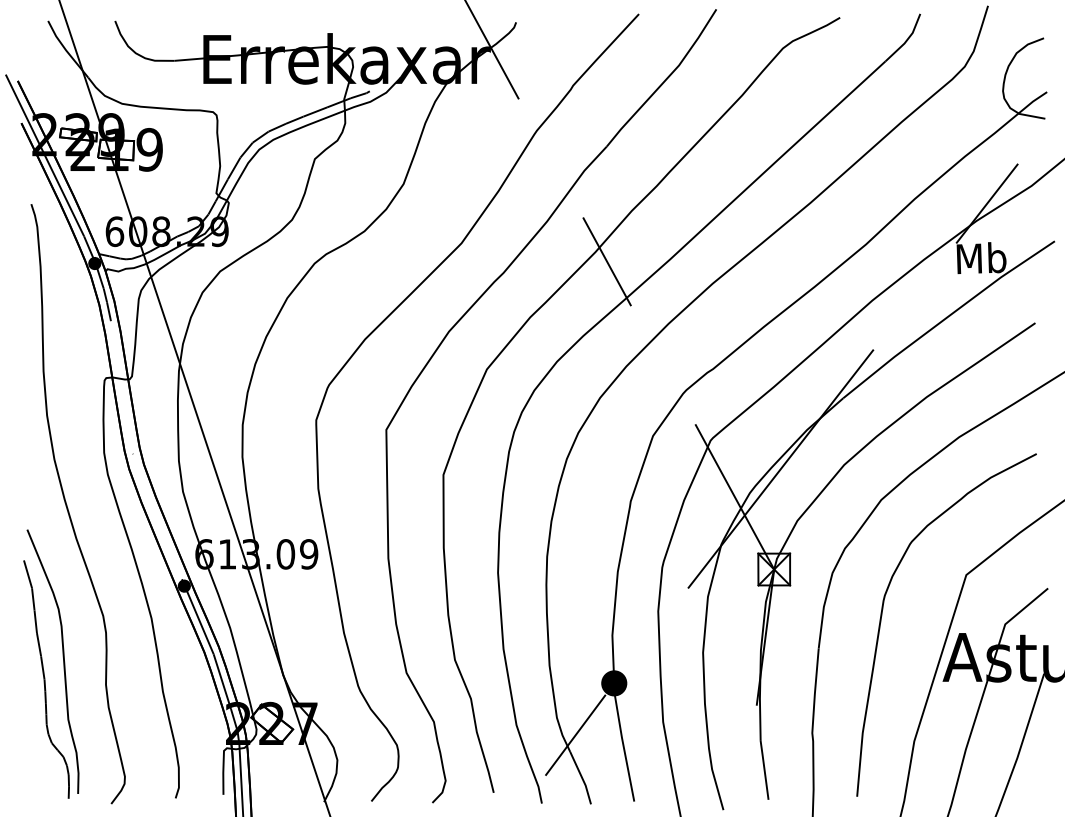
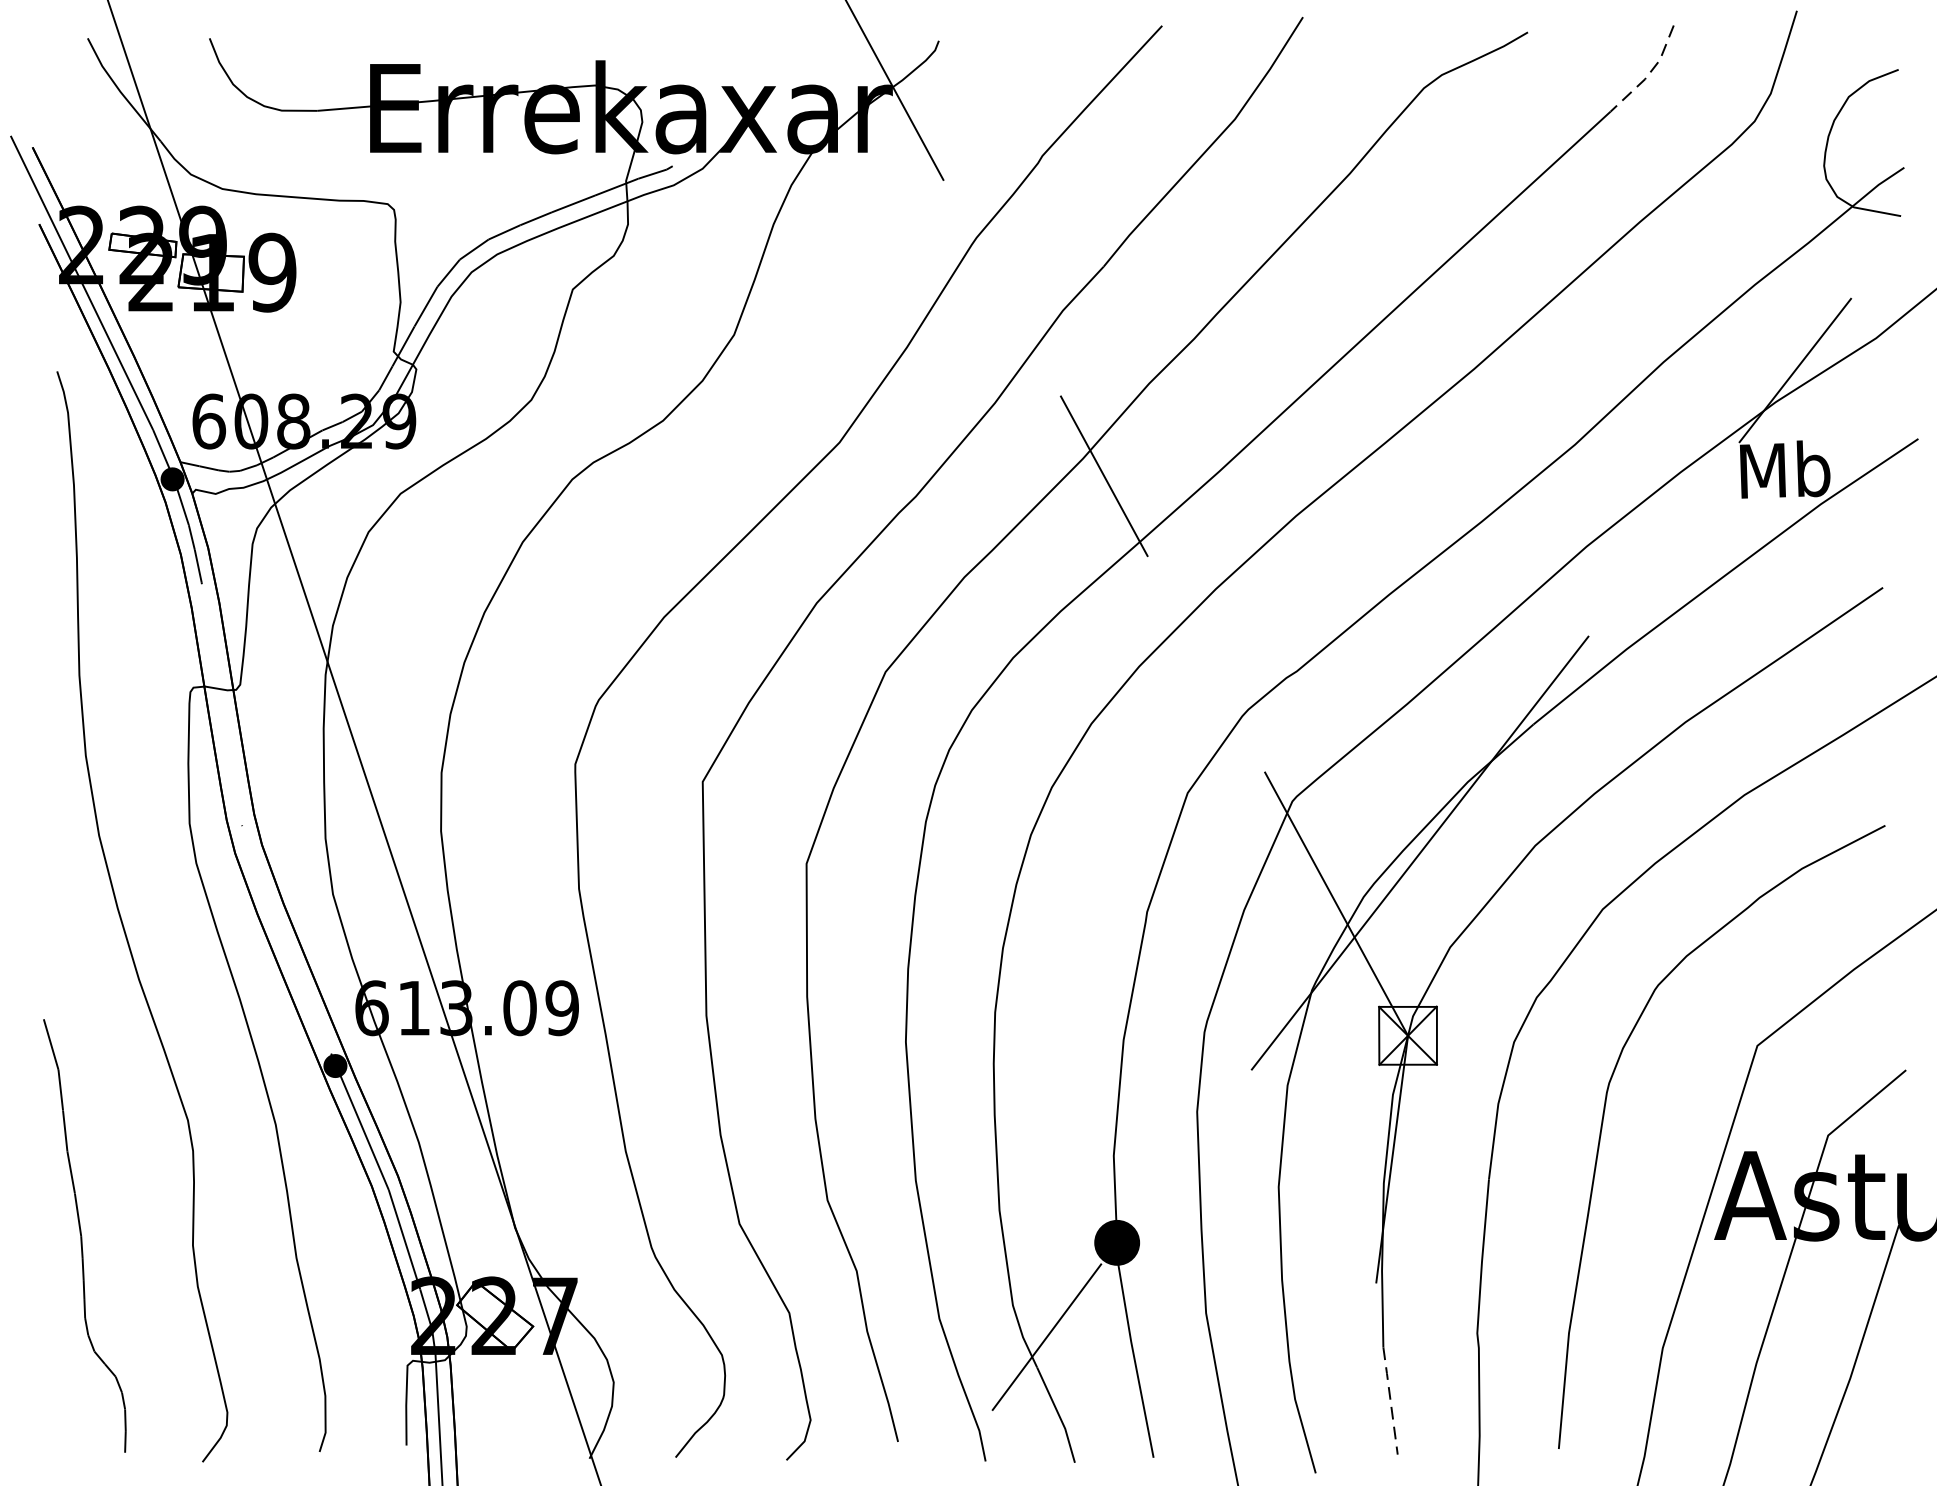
line: (906, 40) -> (1648, 73), solid -> dashed
curve: (63, 661) -> (115, 1203), removed
line: (764, 770) -> (1390, 1401), solid -> dashed

